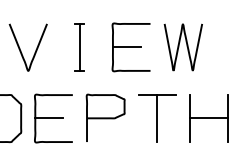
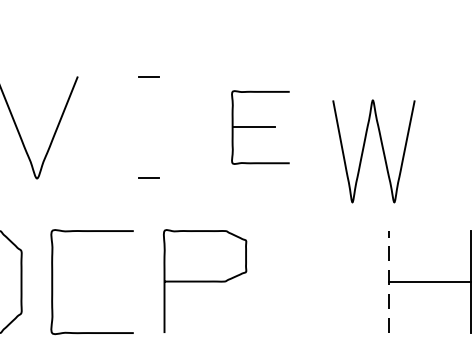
line: (80, 46) -> (150, 125), removed
part: (130, 47) -> (258, 127), size x0.7
curve: (179, 47) -> (365, 151), moved
line: (49, 118) -> (83, 281), removed
part: (157, 118) -> (317, 281), removed
line: (190, 118) -> (389, 281), solid -> dashed

